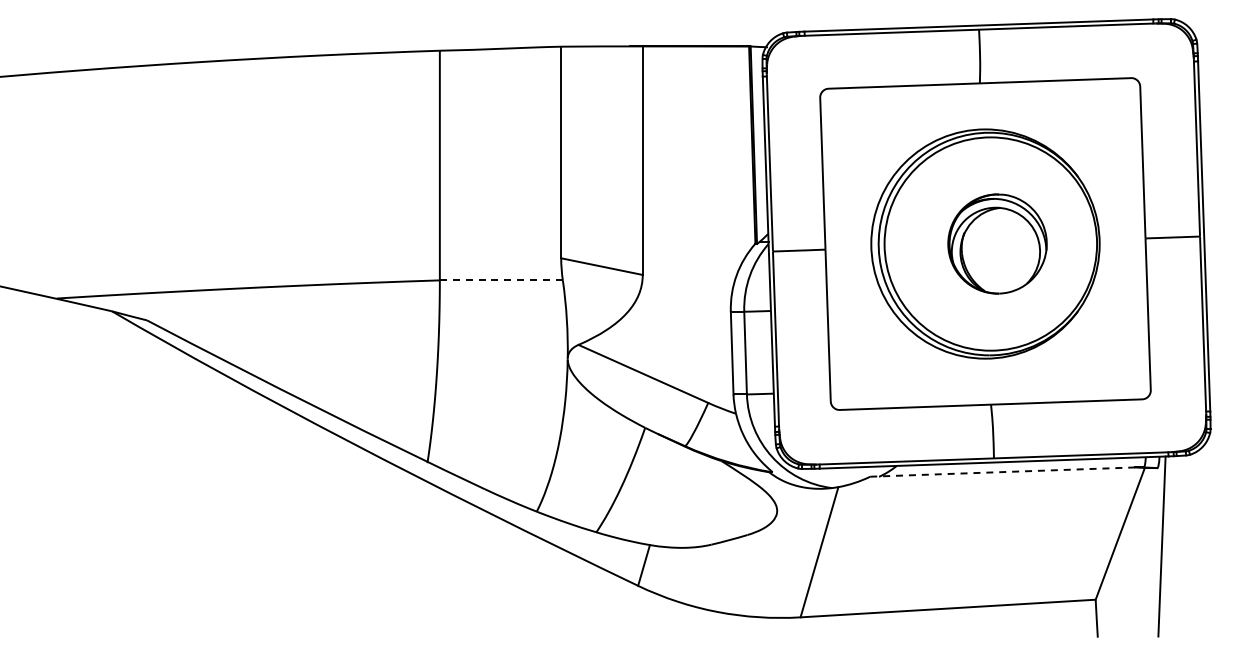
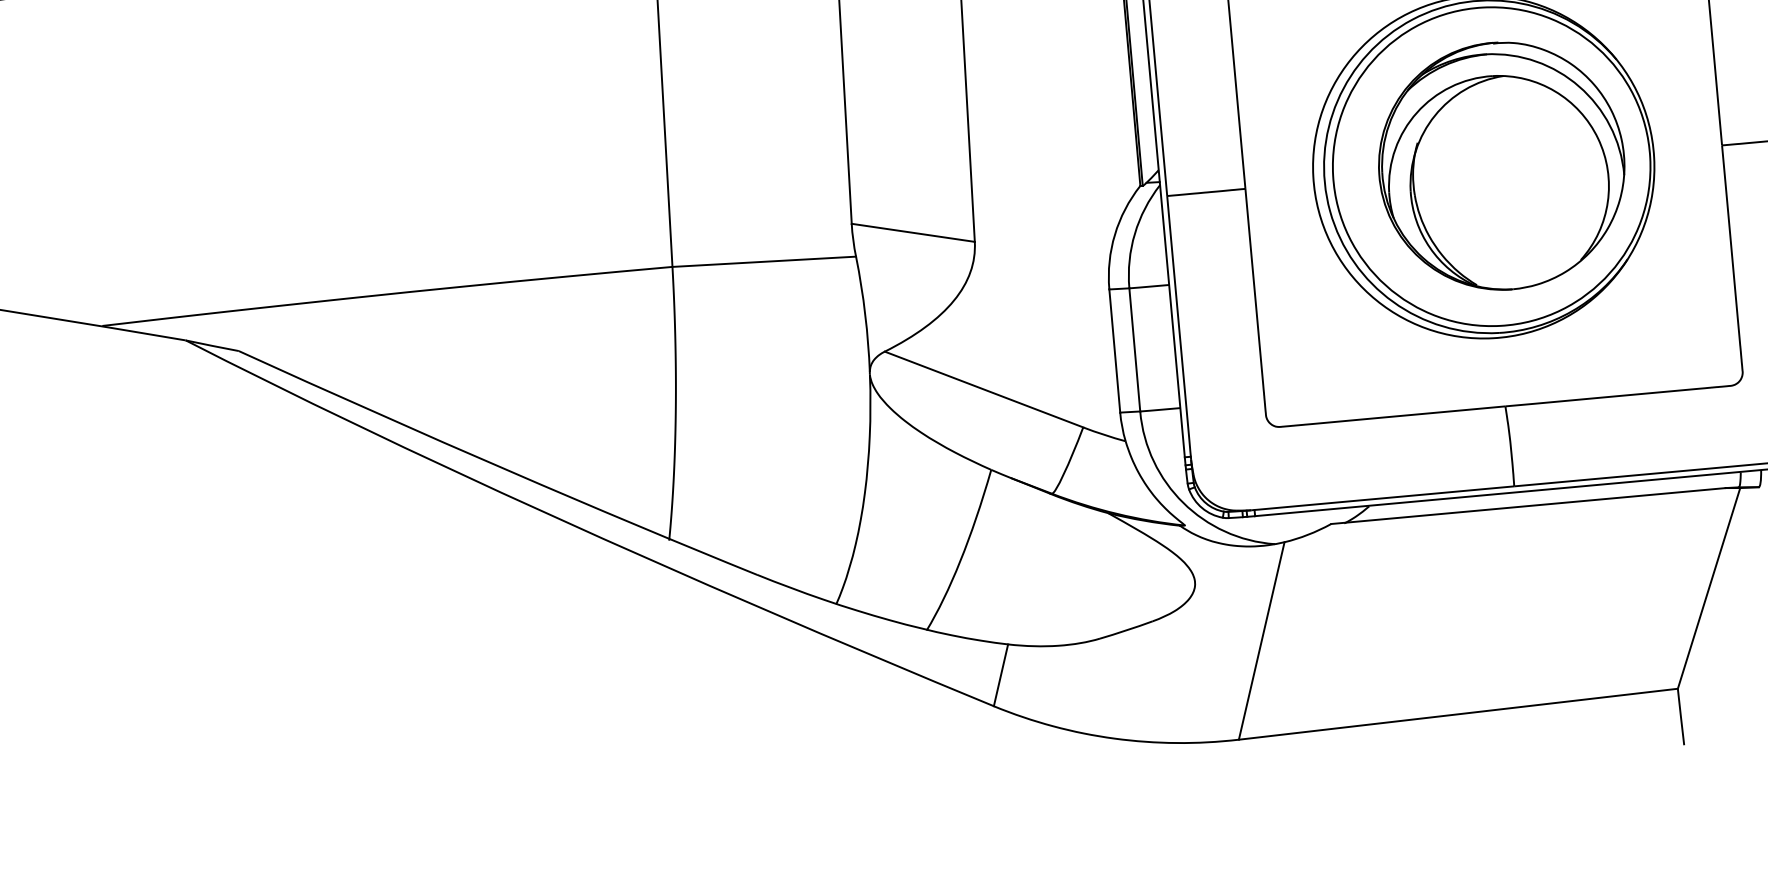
part: (997, 243) -> (1501, 165), size x1.67
line: (501, 280) -> (764, 261), dashed -> solid
line: (1002, 472) -> (1528, 506), dashed -> solid

